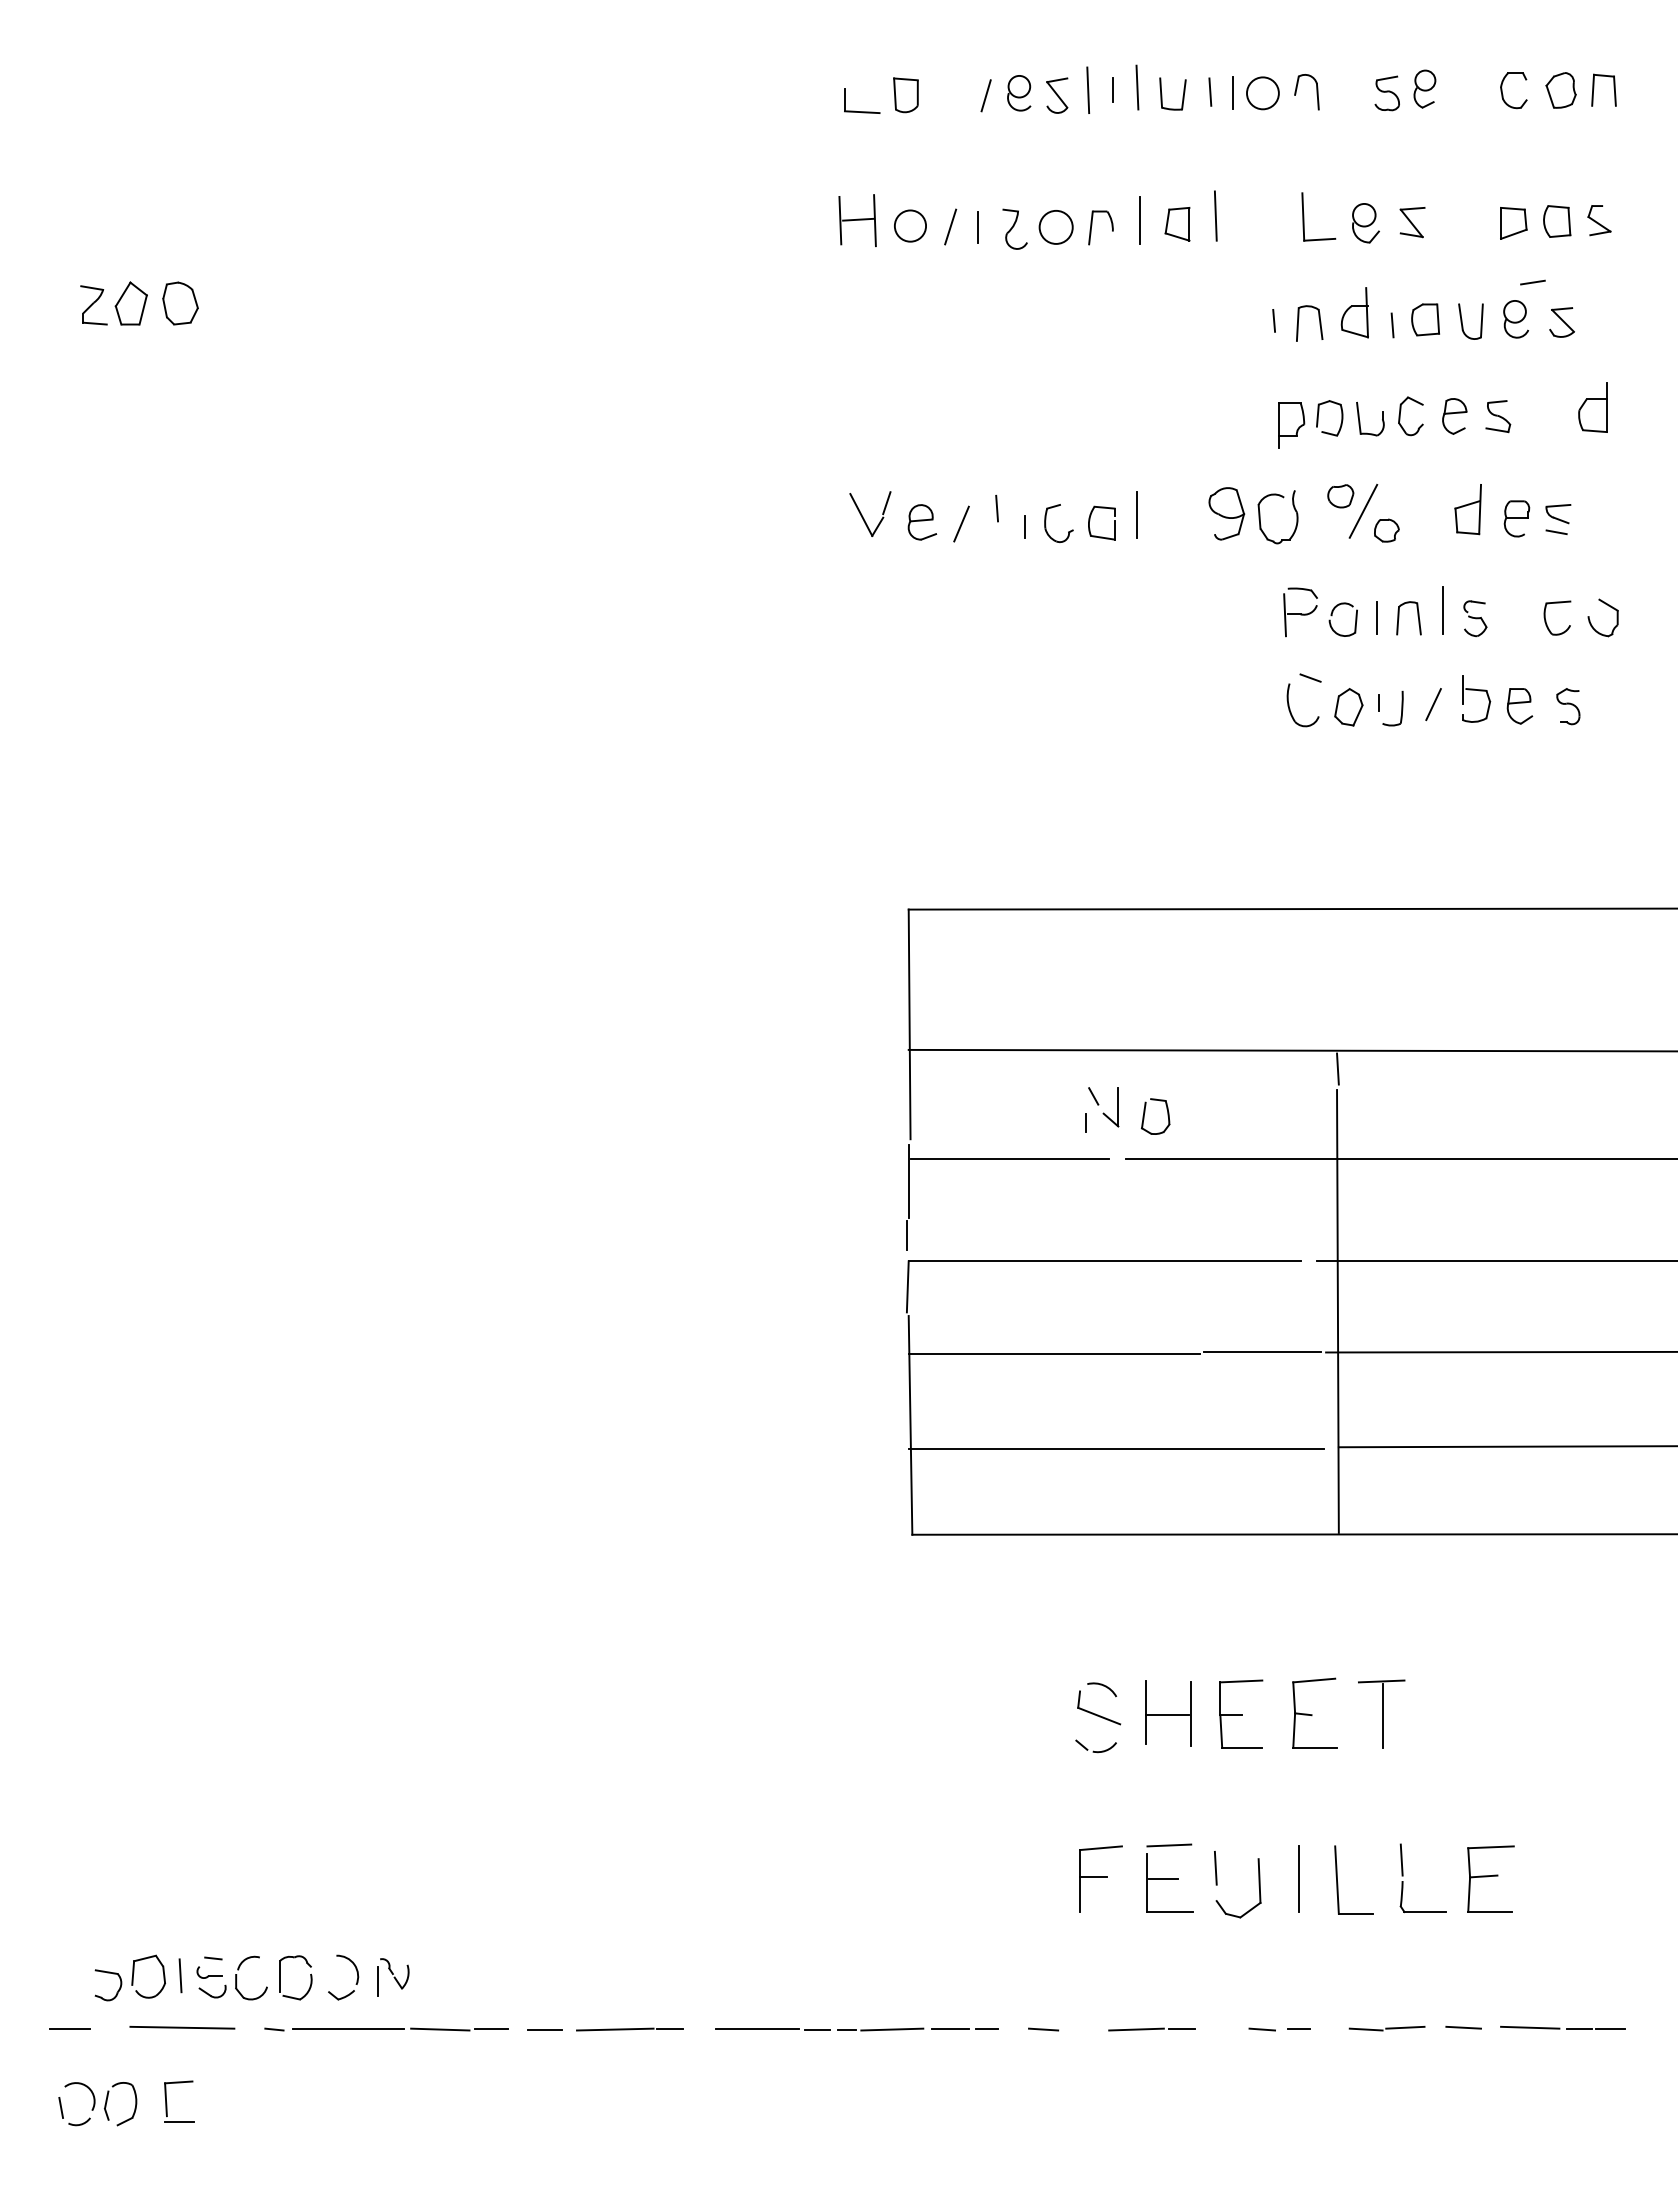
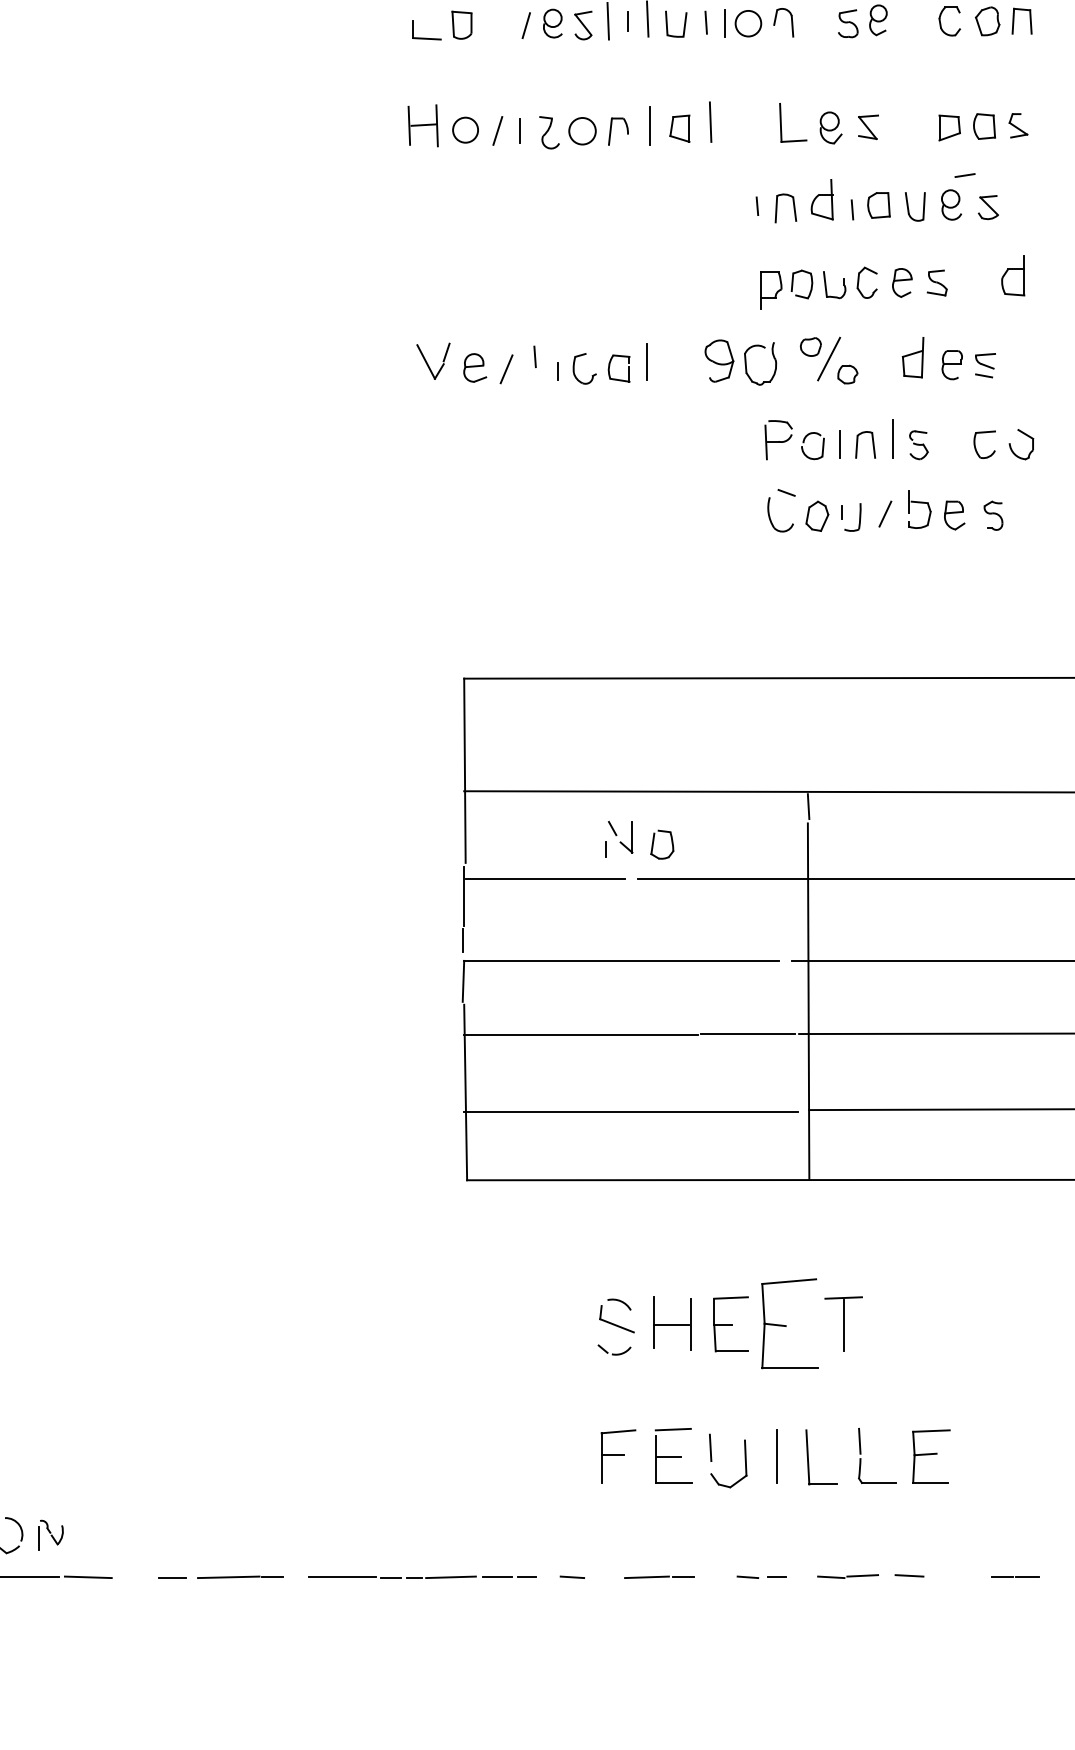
part: (1314, 1712) -> (789, 1322), size x1.6
line: (1530, 2027) -> (963, 1575), removed
line: (490, 2028) -> (128, 1576), removed

